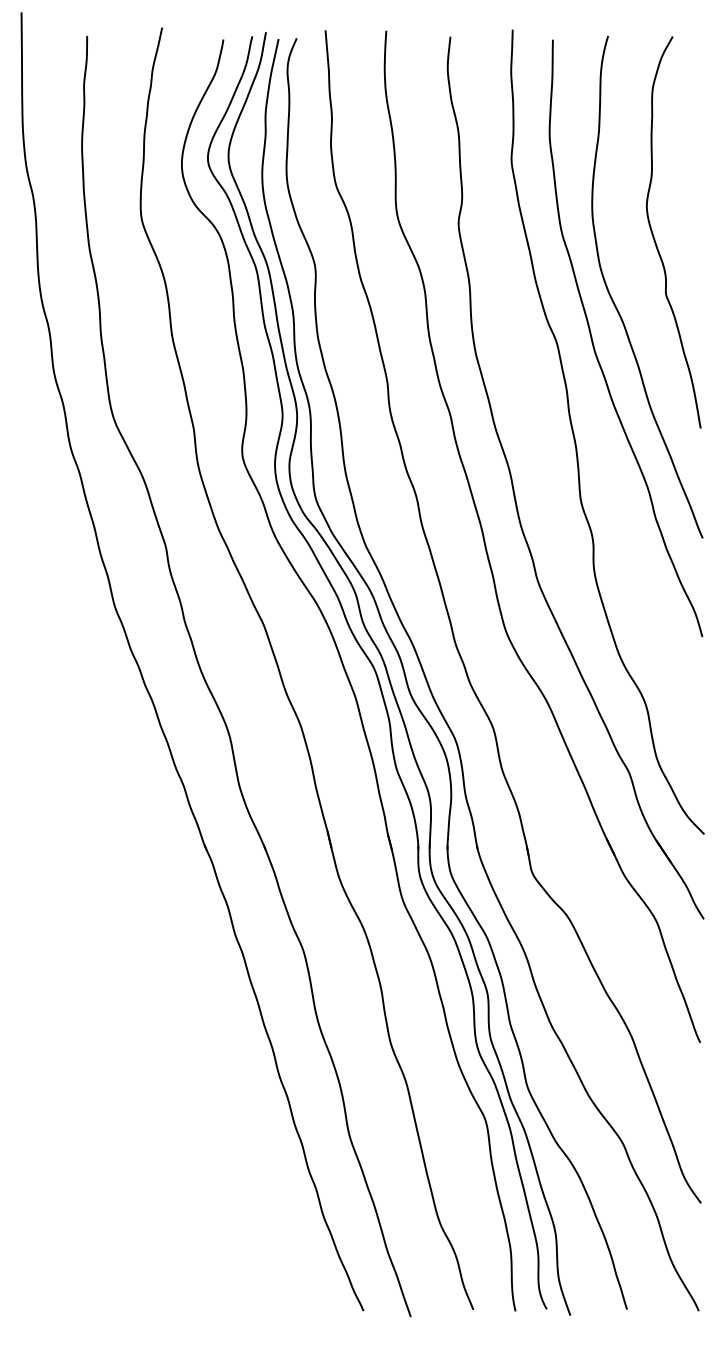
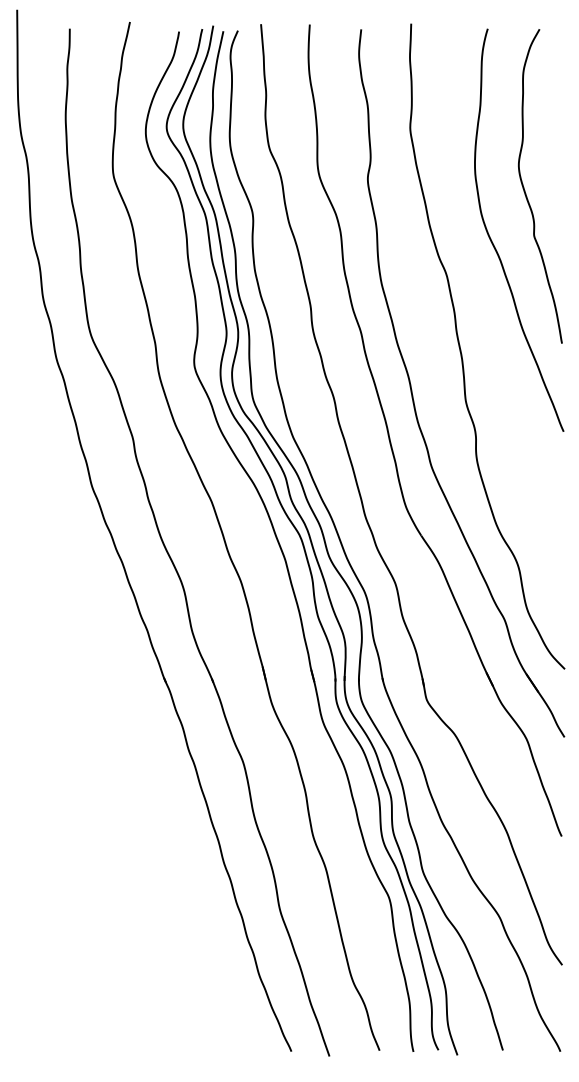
curve: (595, 347) -> (477, 278), removed

